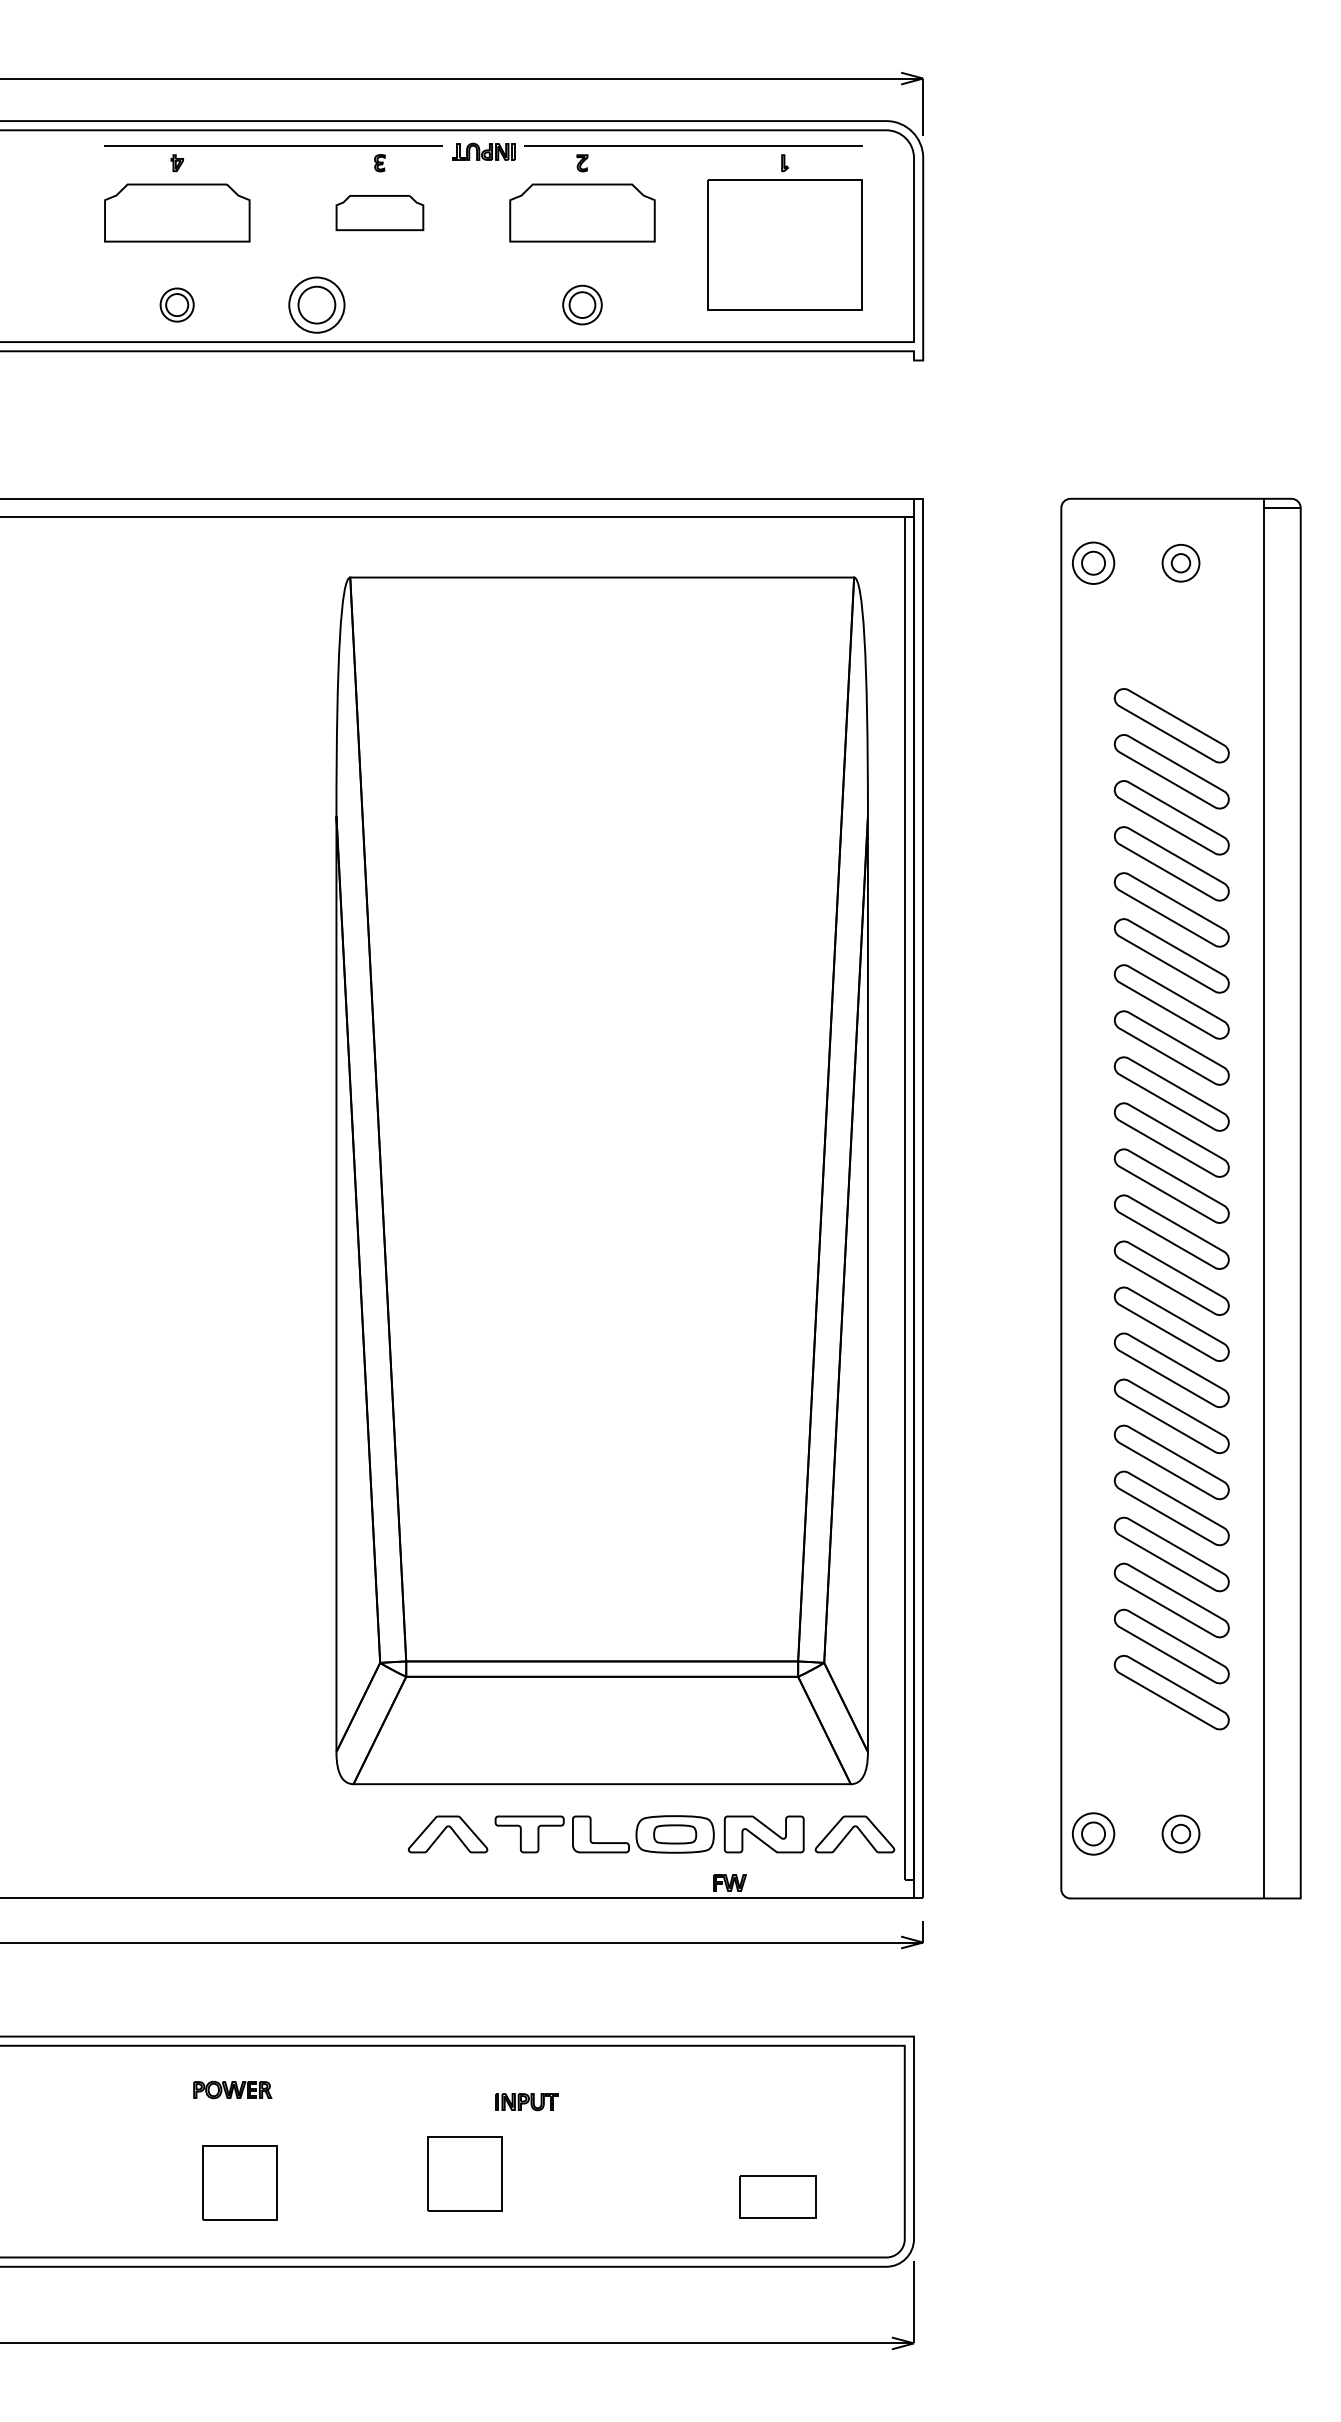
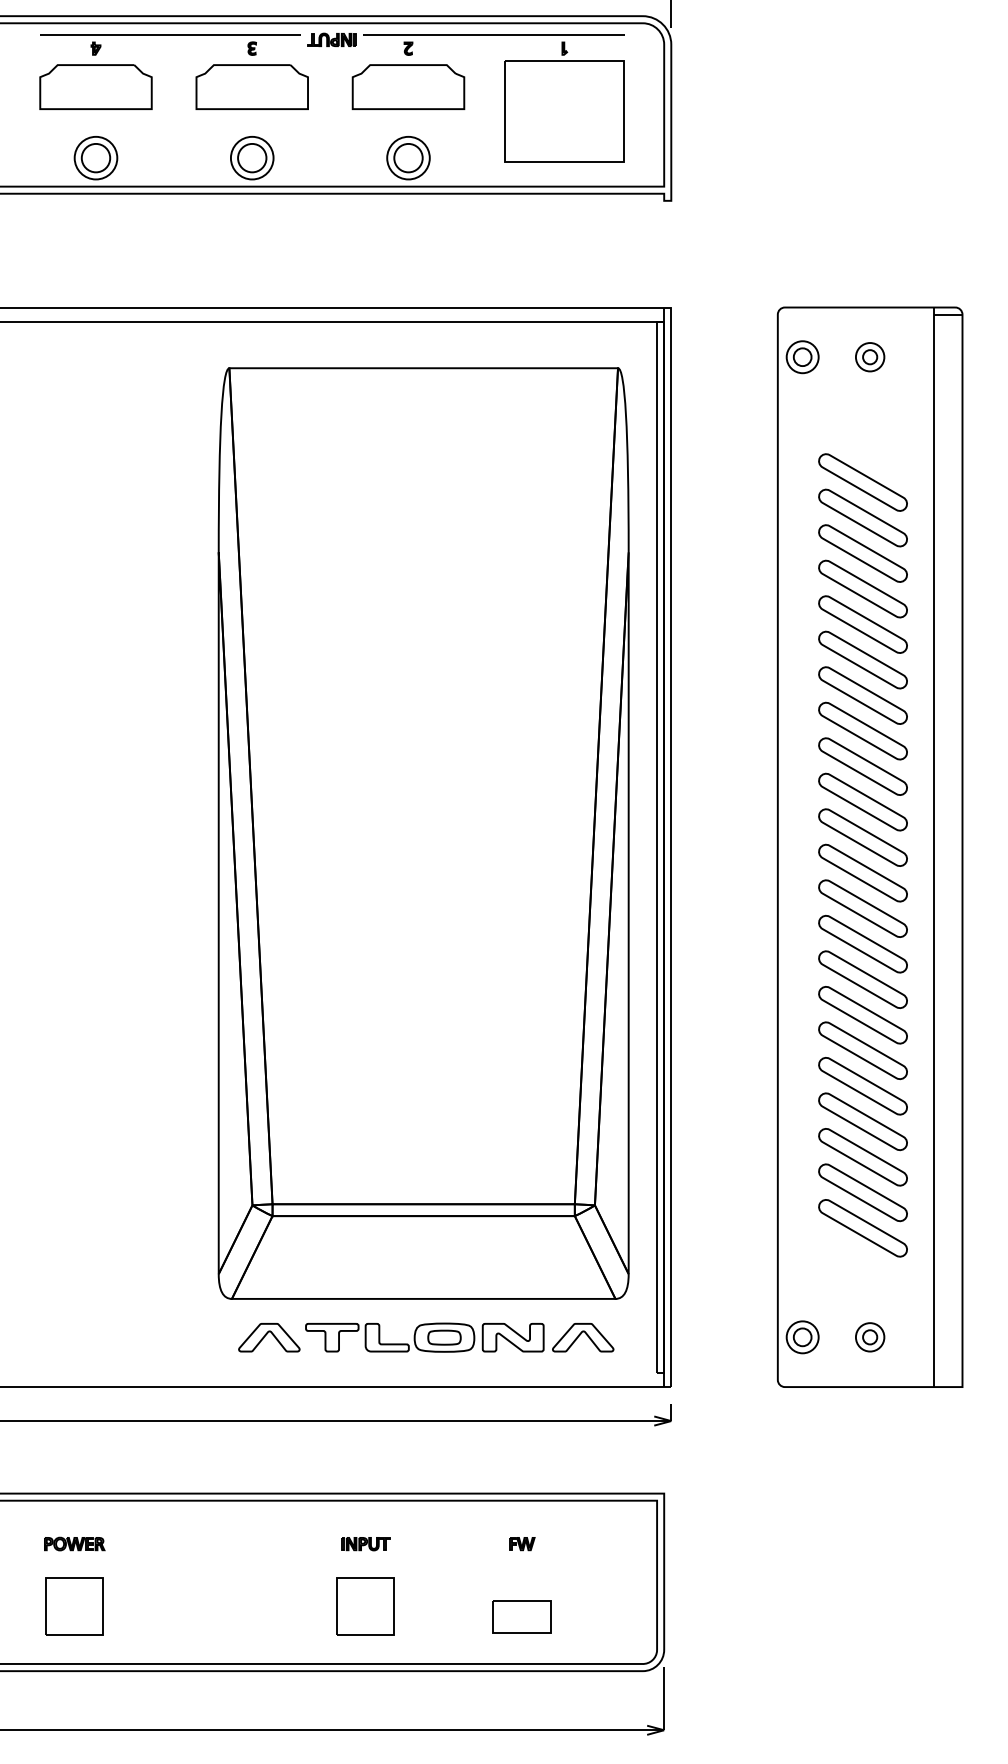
part: (379, 212) -> (251, 86), size x1.67
part: (176, 304) -> (95, 157), size x1.67
part: (316, 304) -> (251, 157), moved
part: (582, 304) -> (408, 157), size x1.43
part: (651, 1834) -> (426, 1337), moved
part: (729, 1882) -> (521, 1543), moved
part: (232, 2089) -> (74, 1543), moved
part: (464, 2173) -> (365, 1606), moved
part: (239, 2182) -> (74, 1606), moved
part: (777, 2196) -> (521, 1616), moved

